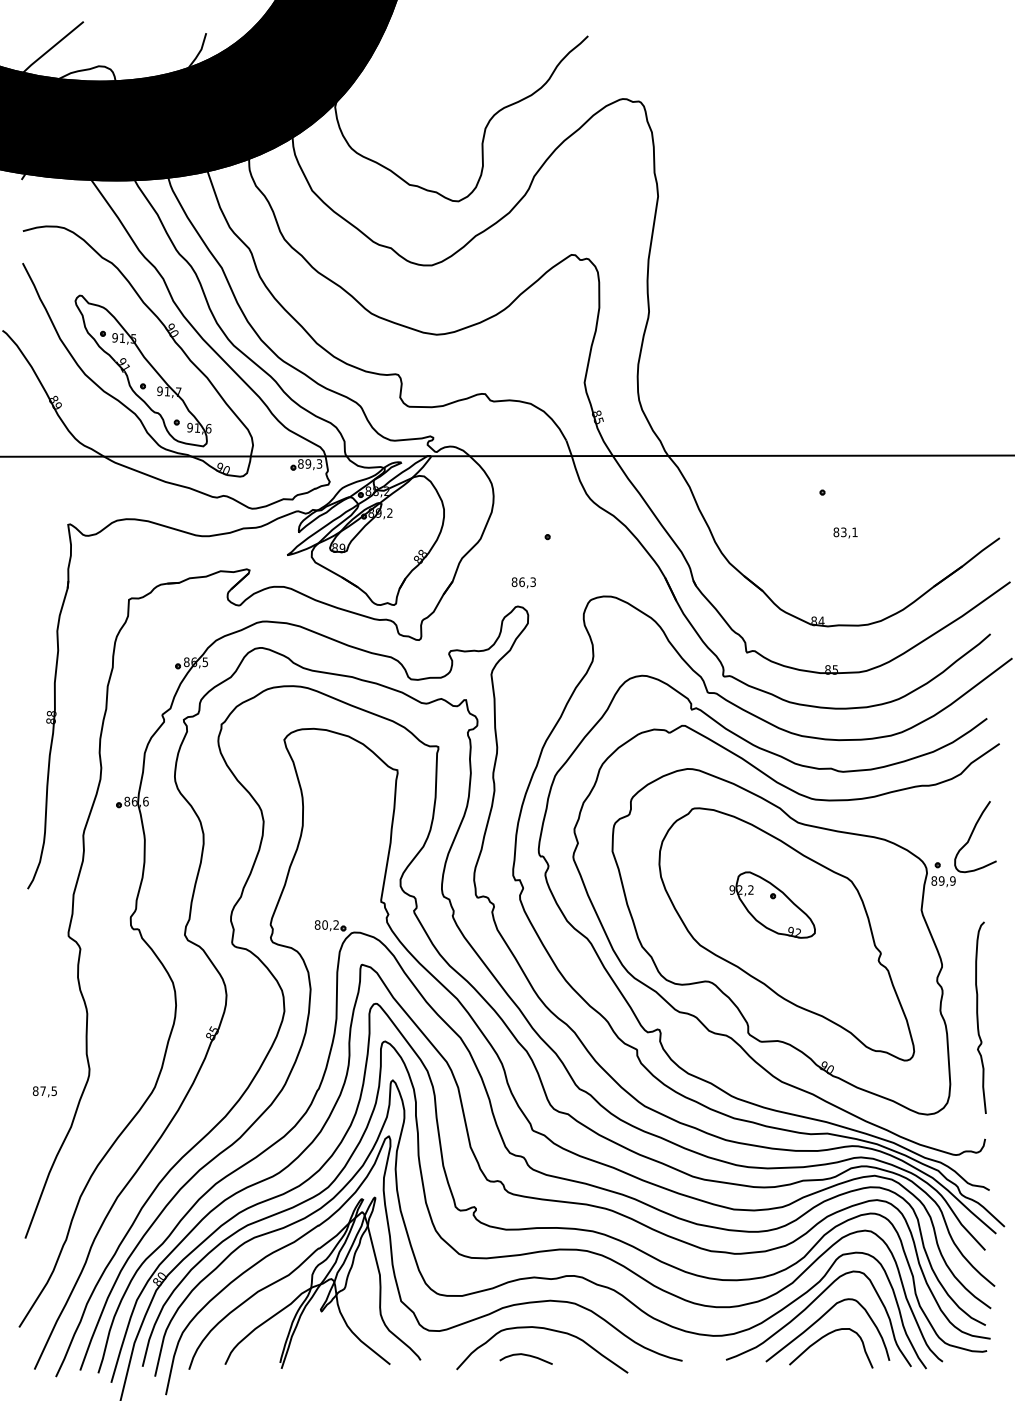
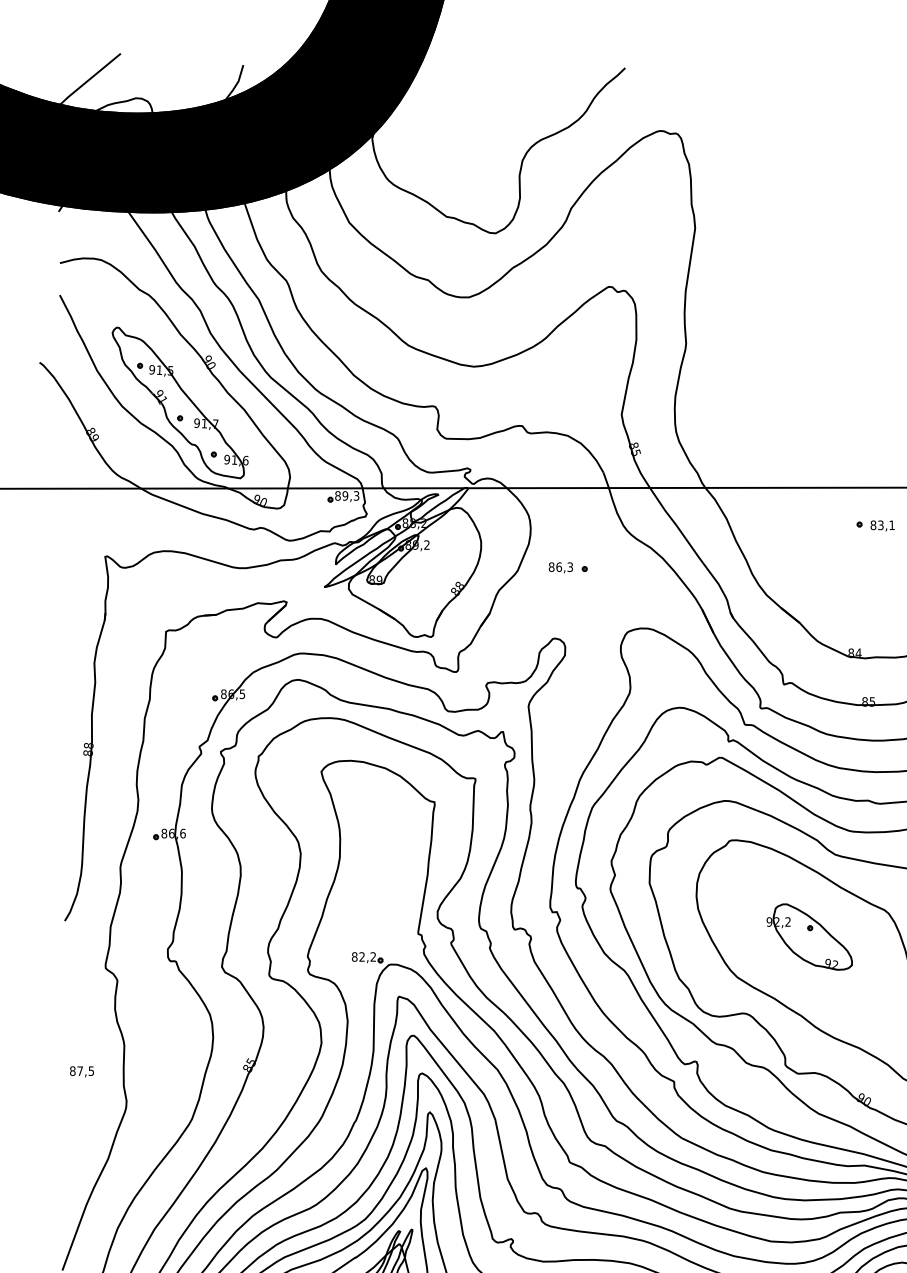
text: (845, 532) -> (882, 525), moved
text: (523, 582) -> (560, 567), moved
text: (324, 924) -> (361, 956), 80,2 -> 82,2
text: (44, 1091) -> (81, 1071), moved

